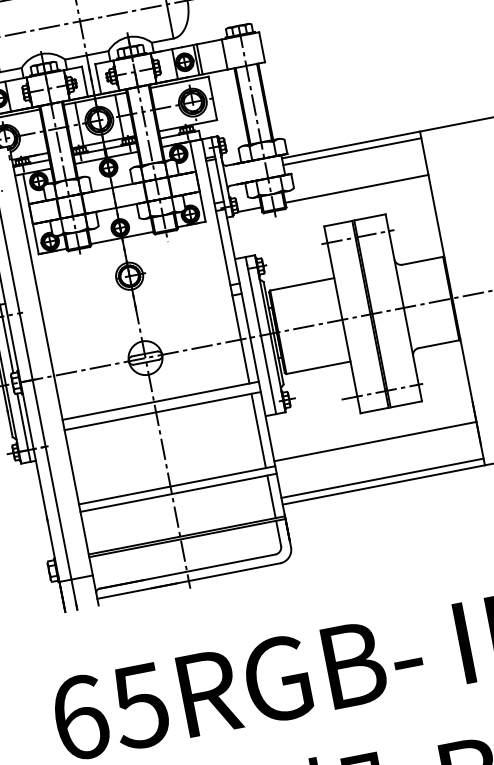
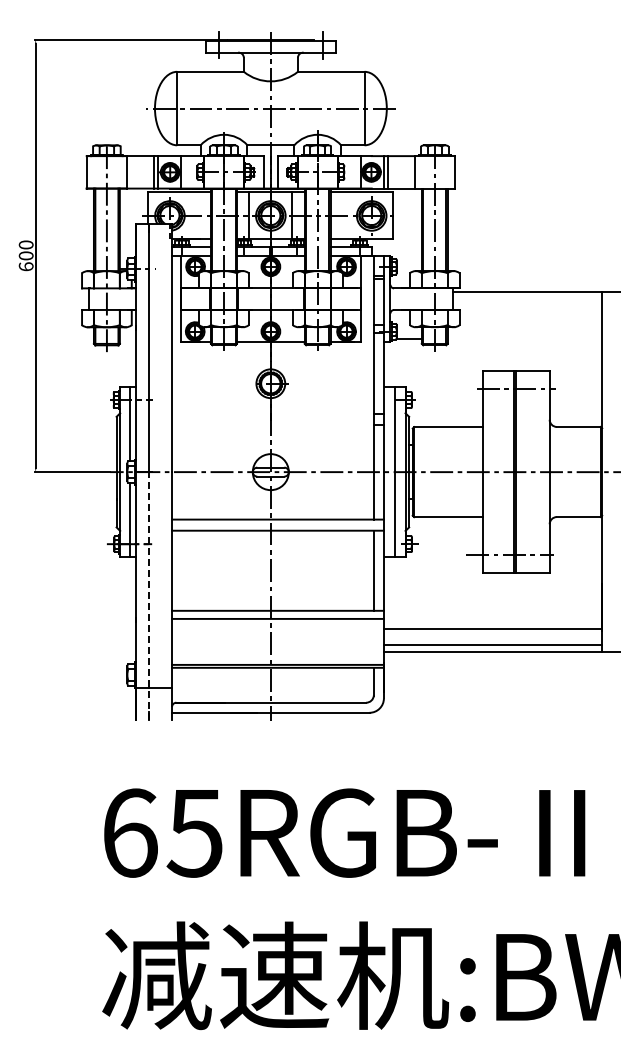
line: (352, 152) -> (527, 299), removed
line: (356, 188) -> (524, 338), removed
line: (374, 441) -> (492, 629), moved
line: (55, 495) -> (149, 596), solid -> dashed
line: (271, 496) -> (373, 641), removed

